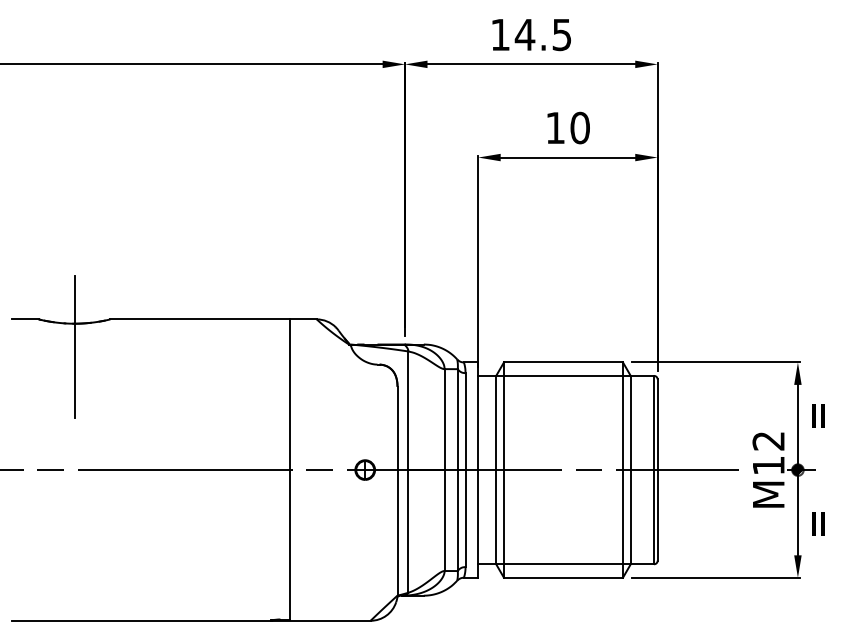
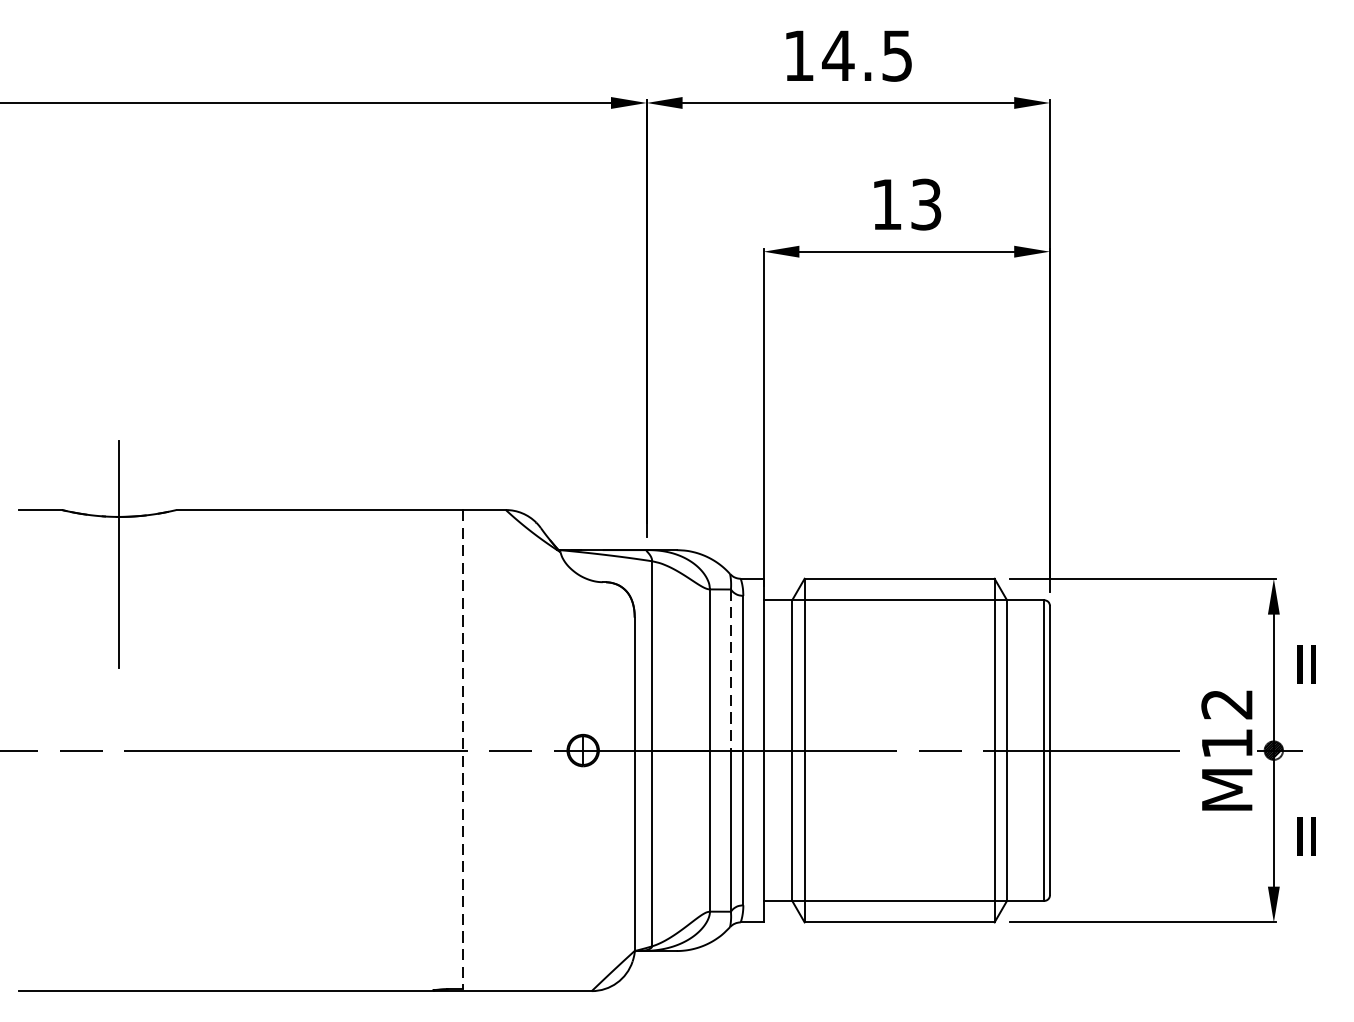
text: (579, 127) -> (925, 203), 10 -> 13
line: (457, 420) -> (730, 671), solid -> dashed
line: (289, 470) -> (462, 751), solid -> dashed

